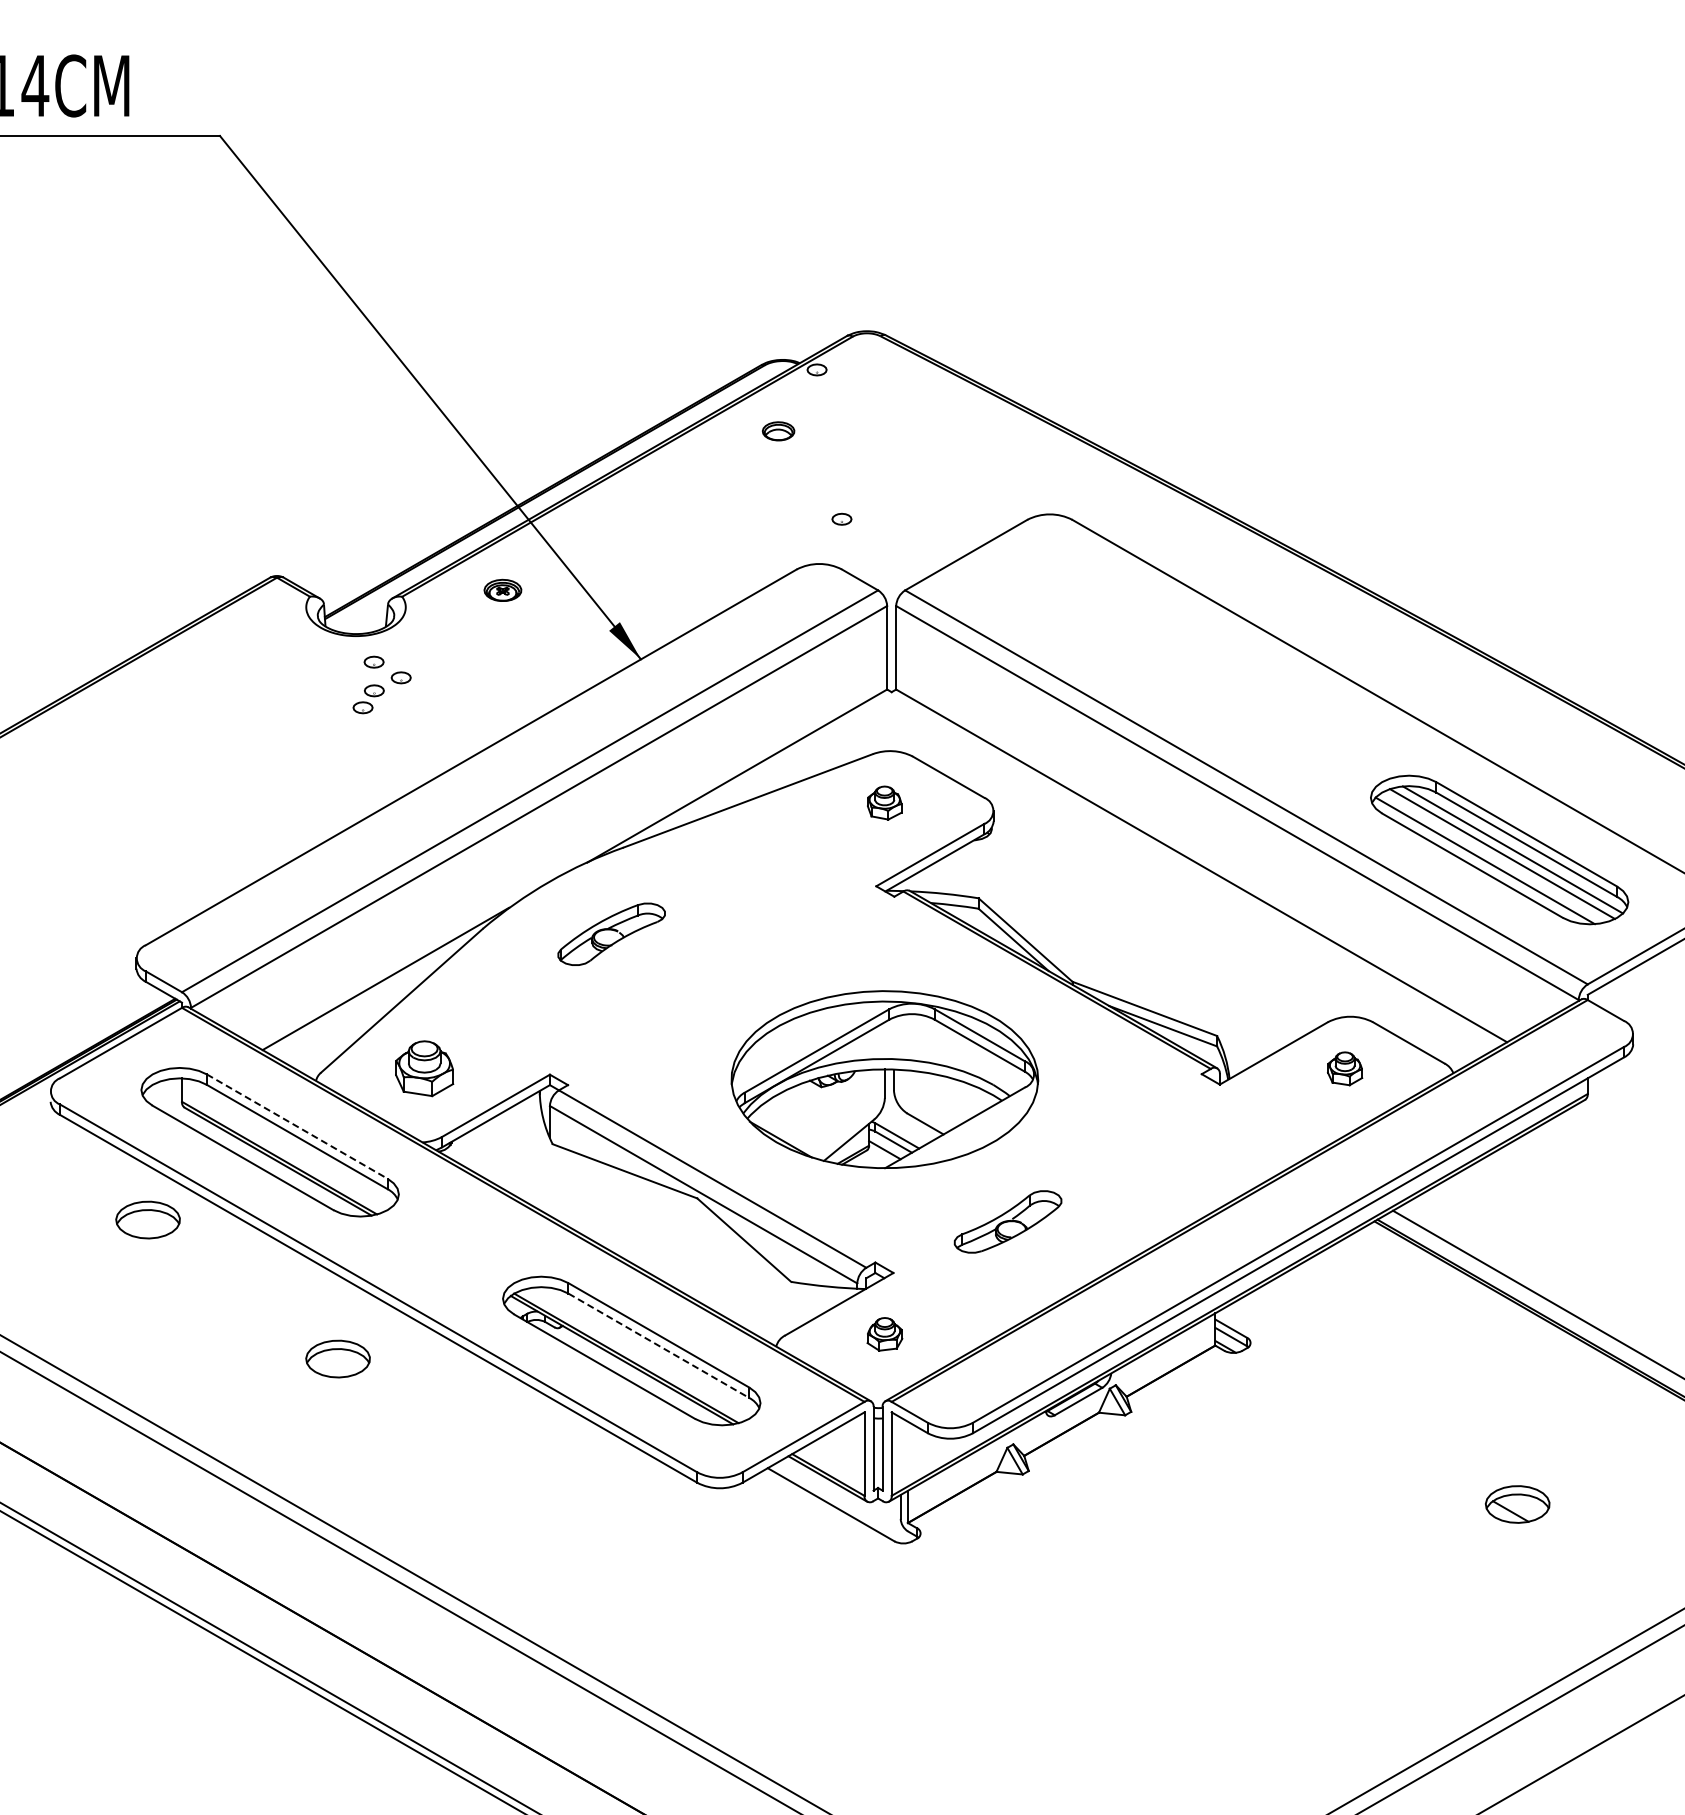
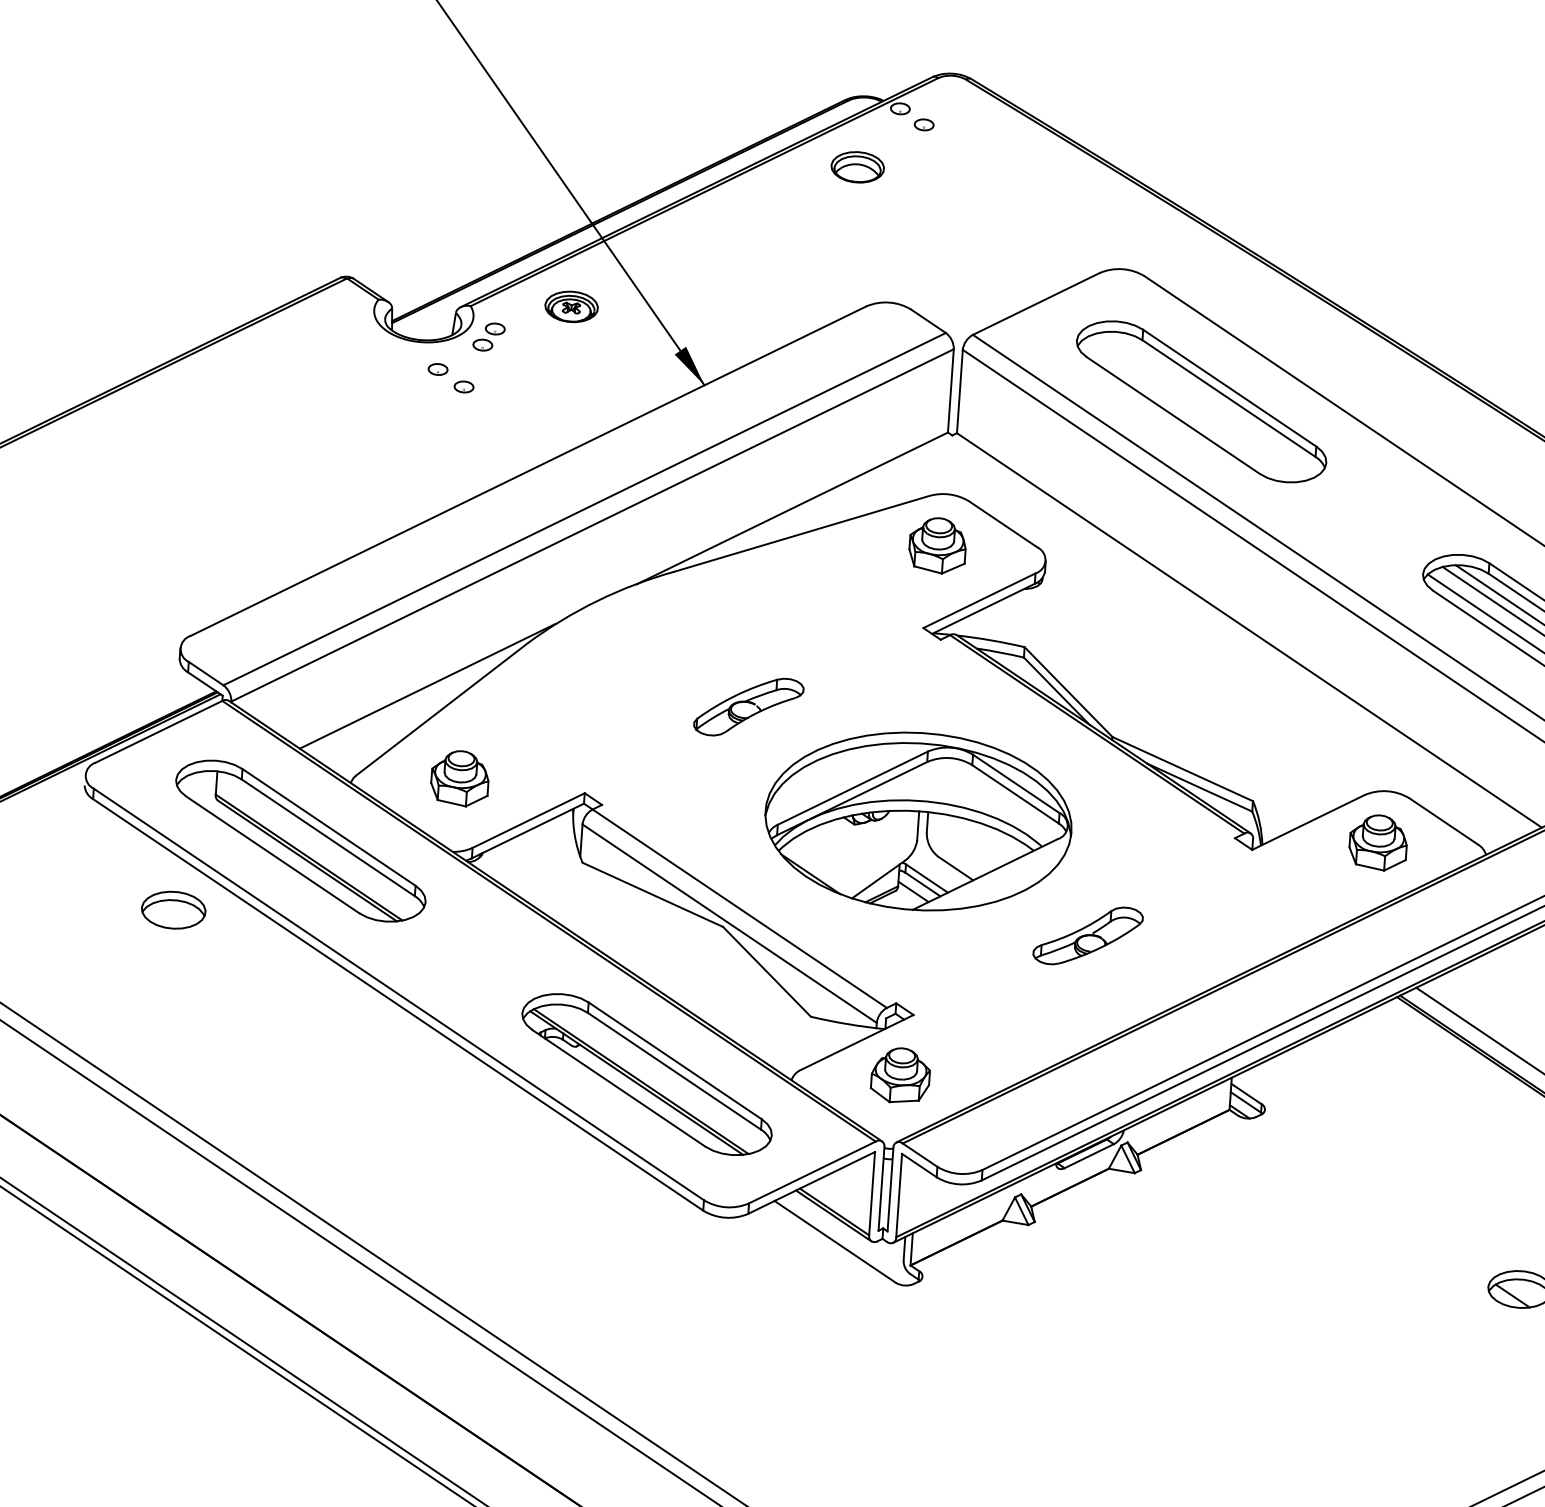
part: (778, 431) -> (857, 167), size x1.67
part: (841, 518) -> (923, 124), moved
part: (502, 590) -> (571, 306), size x1.43
part: (1137, 641) -> (1201, 402), added
part: (368, 699) -> (488, 337), moved
part: (884, 802) -> (937, 545), size x1.67
part: (611, 933) -> (748, 706), moved
part: (1344, 1068) -> (1377, 842), size x1.67
line: (297, 1126) -> (329, 827), dashed -> solid
part: (1007, 1221) -> (1087, 935), moved
part: (884, 1334) -> (900, 1075), size x1.67
line: (659, 1346) -> (675, 1072), dashed -> solid
part: (337, 1358) -> (352, 1061), removed

